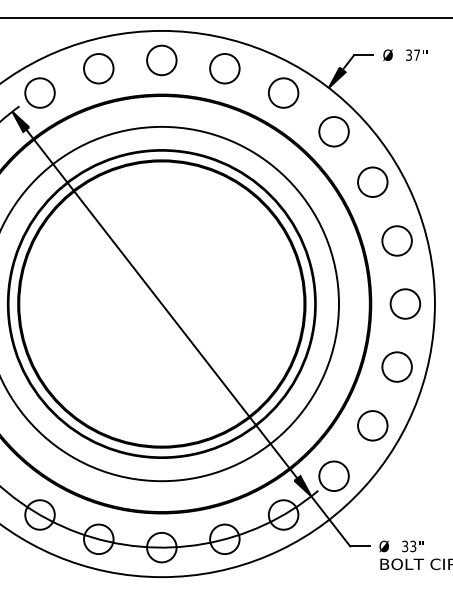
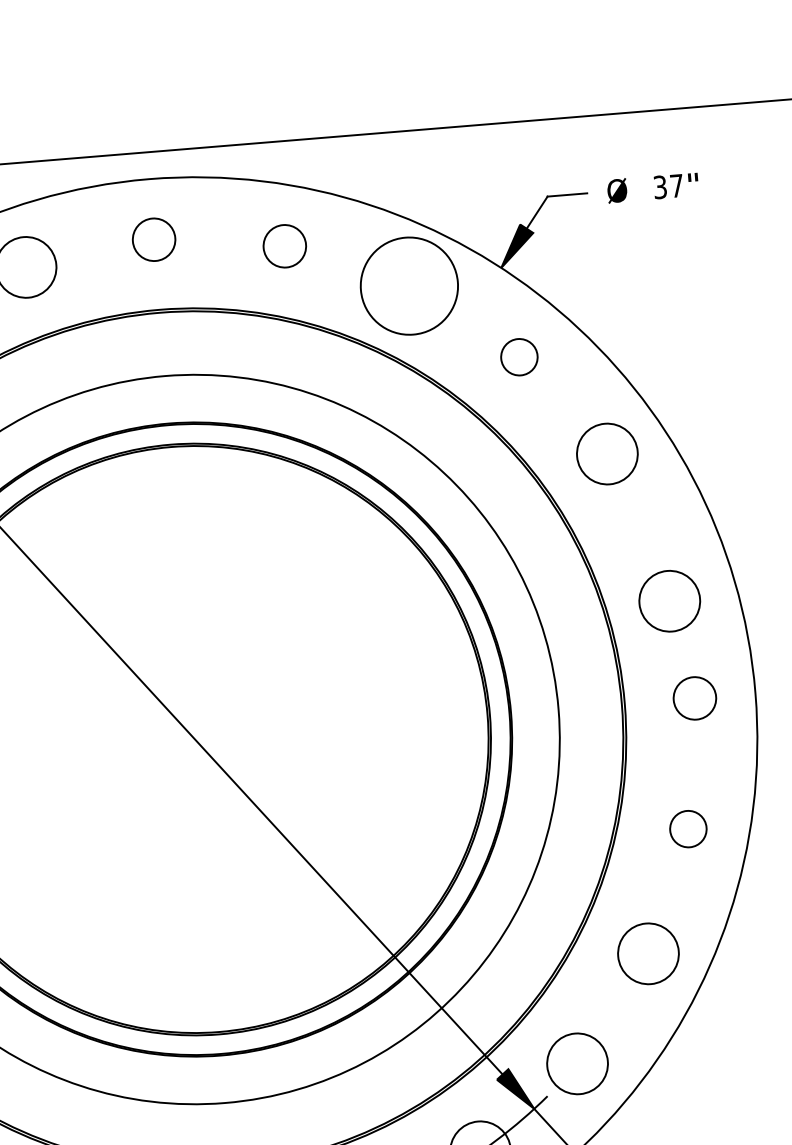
circle: (161, 60) -> (153, 239), size x0.7
circle: (224, 68) -> (283, 245), size x0.7
circle: (283, 92) -> (409, 284), size x1.6
circle: (333, 131) -> (518, 356), size x0.6
circle: (396, 240) -> (668, 600), moved
circle: (405, 303) -> (694, 697), size x0.7
circle: (396, 366) -> (687, 828), size x0.6

